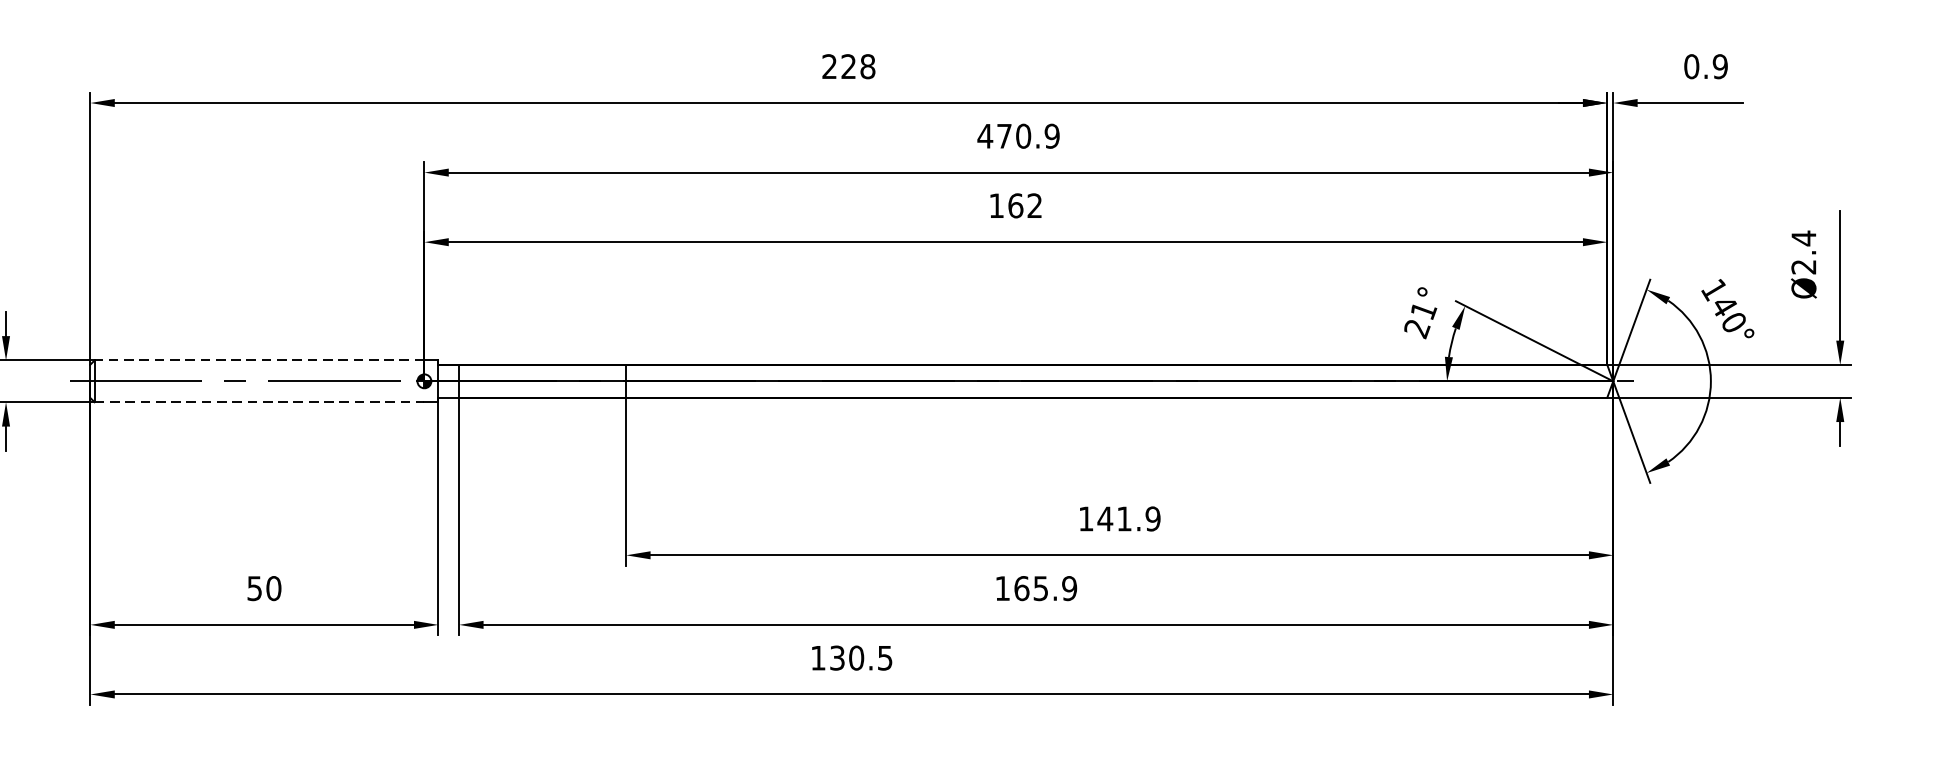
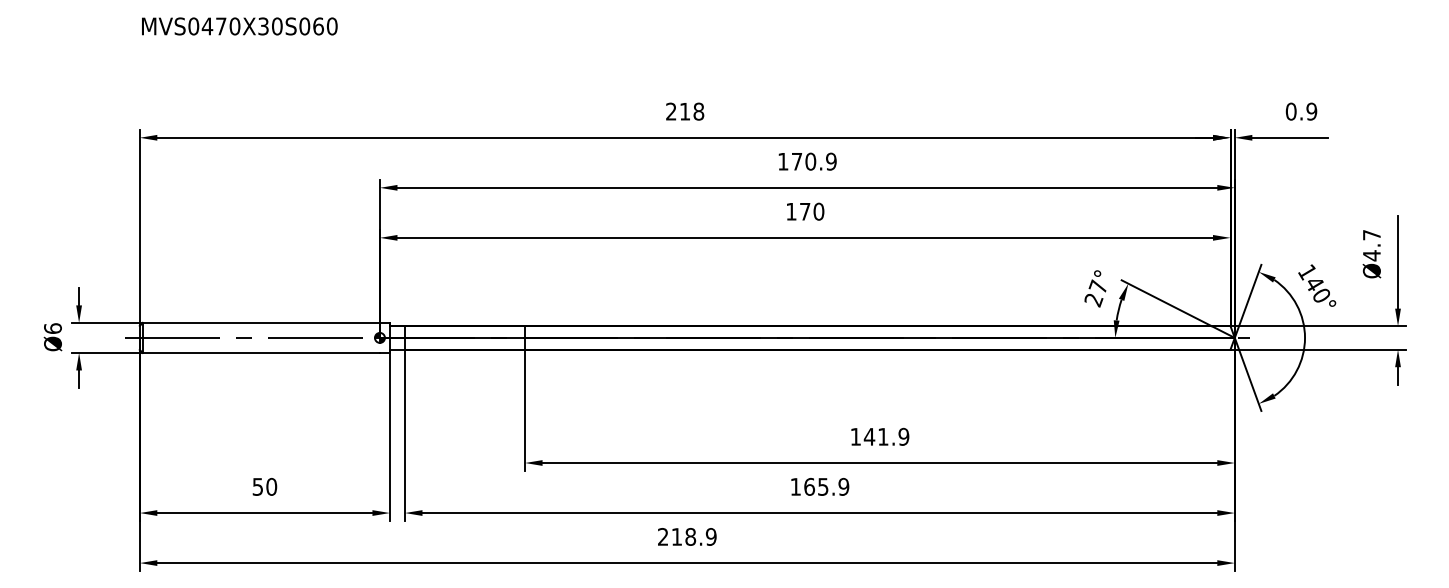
text: (847, 66) -> (684, 111), 228 -> 218
text: (984, 135) -> (782, 161), 470.9 -> 170.9
text: (1025, 205) -> (812, 211), 162 -> 170
text: (1803, 252) -> (1371, 245), Ø2.4 -> Ø4.7
text: (1423, 309) -> (1098, 286), 21° -> 27°
line: (259, 359) -> (261, 322), dashed -> solid
line: (259, 401) -> (261, 352), dashed -> solid
text: (852, 657) -> (687, 536), 130.5 -> 218.9

